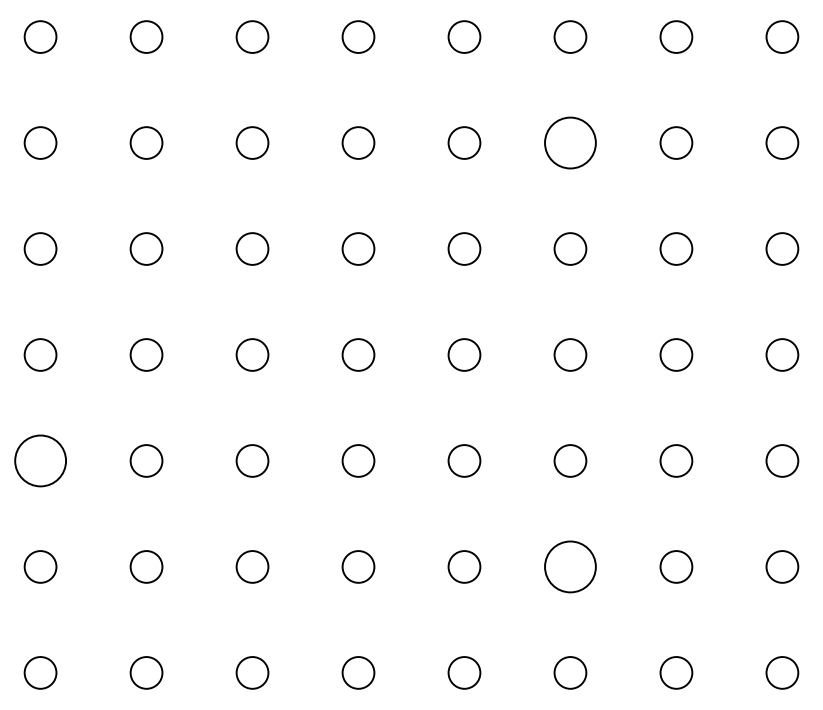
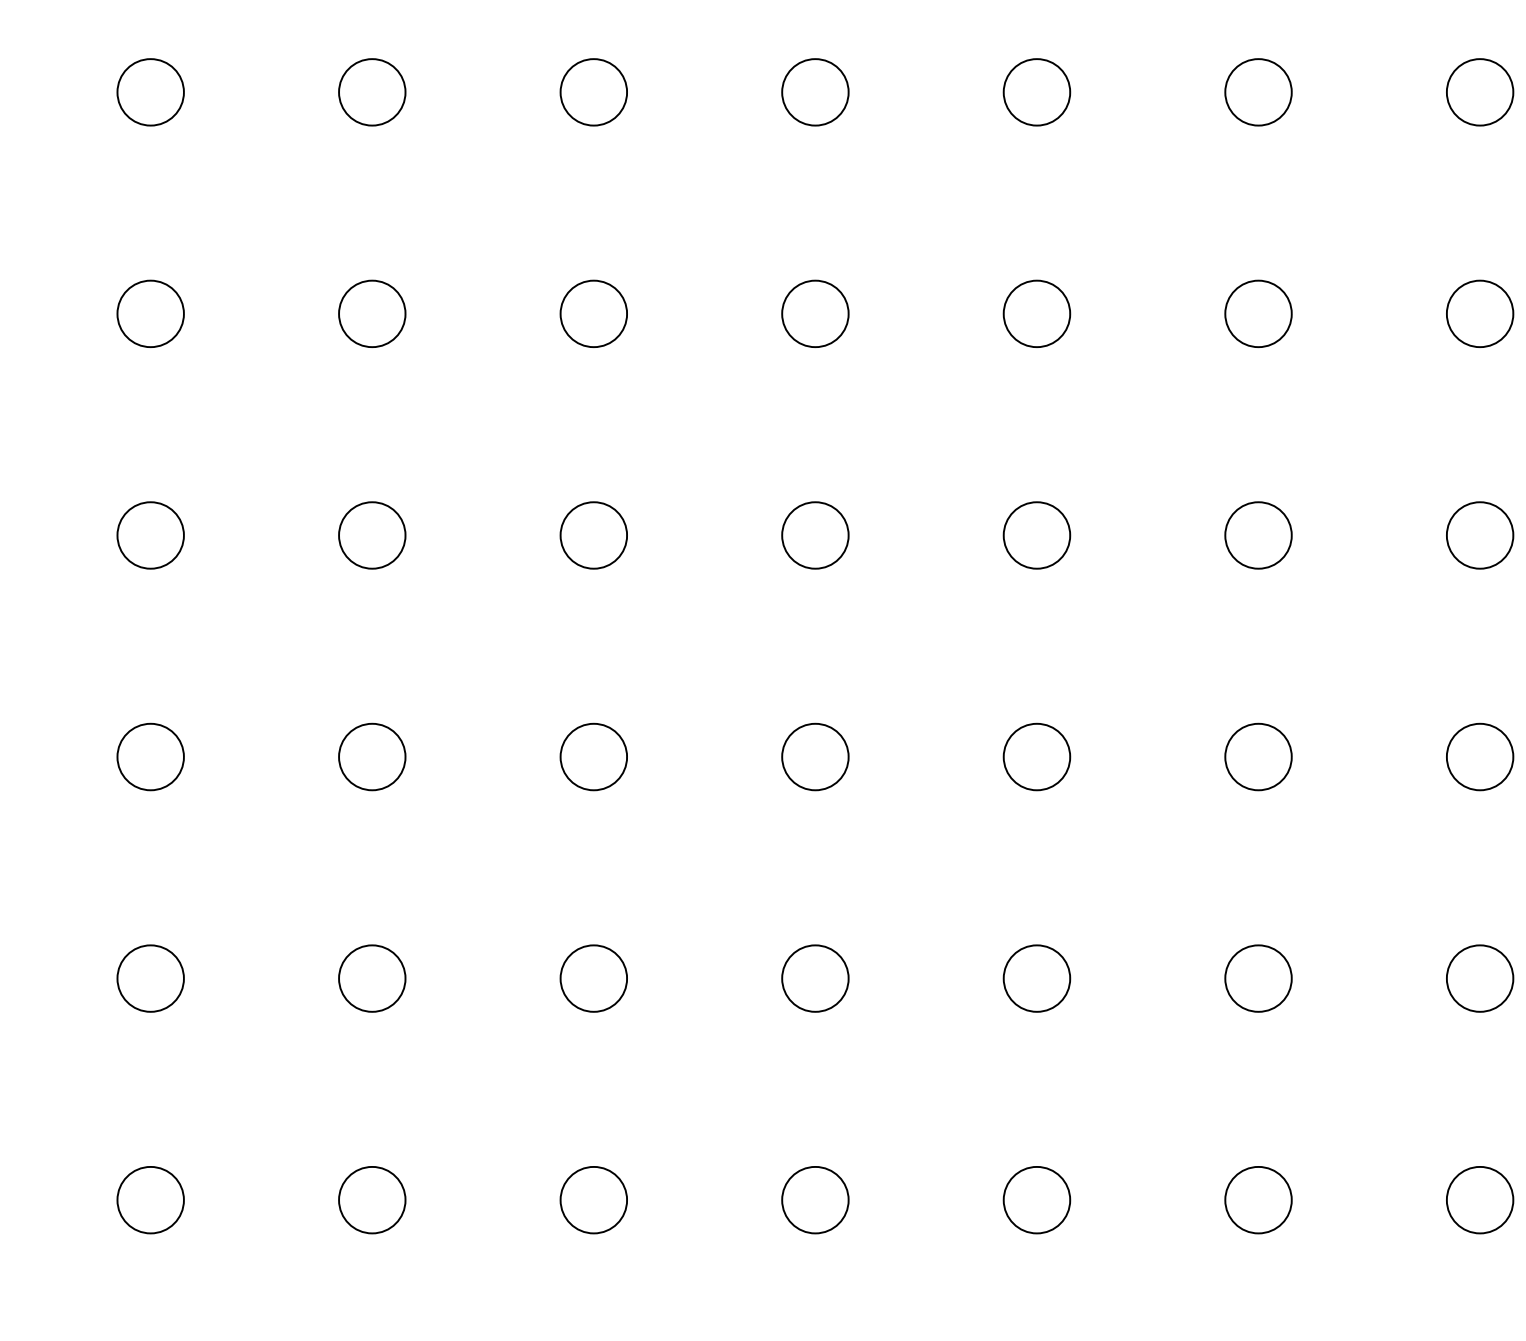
circle: (570, 142) -> (1258, 91), size x0.62
circle: (40, 460) -> (150, 756), size x0.62
circle: (570, 566) -> (1258, 977), size x0.62

